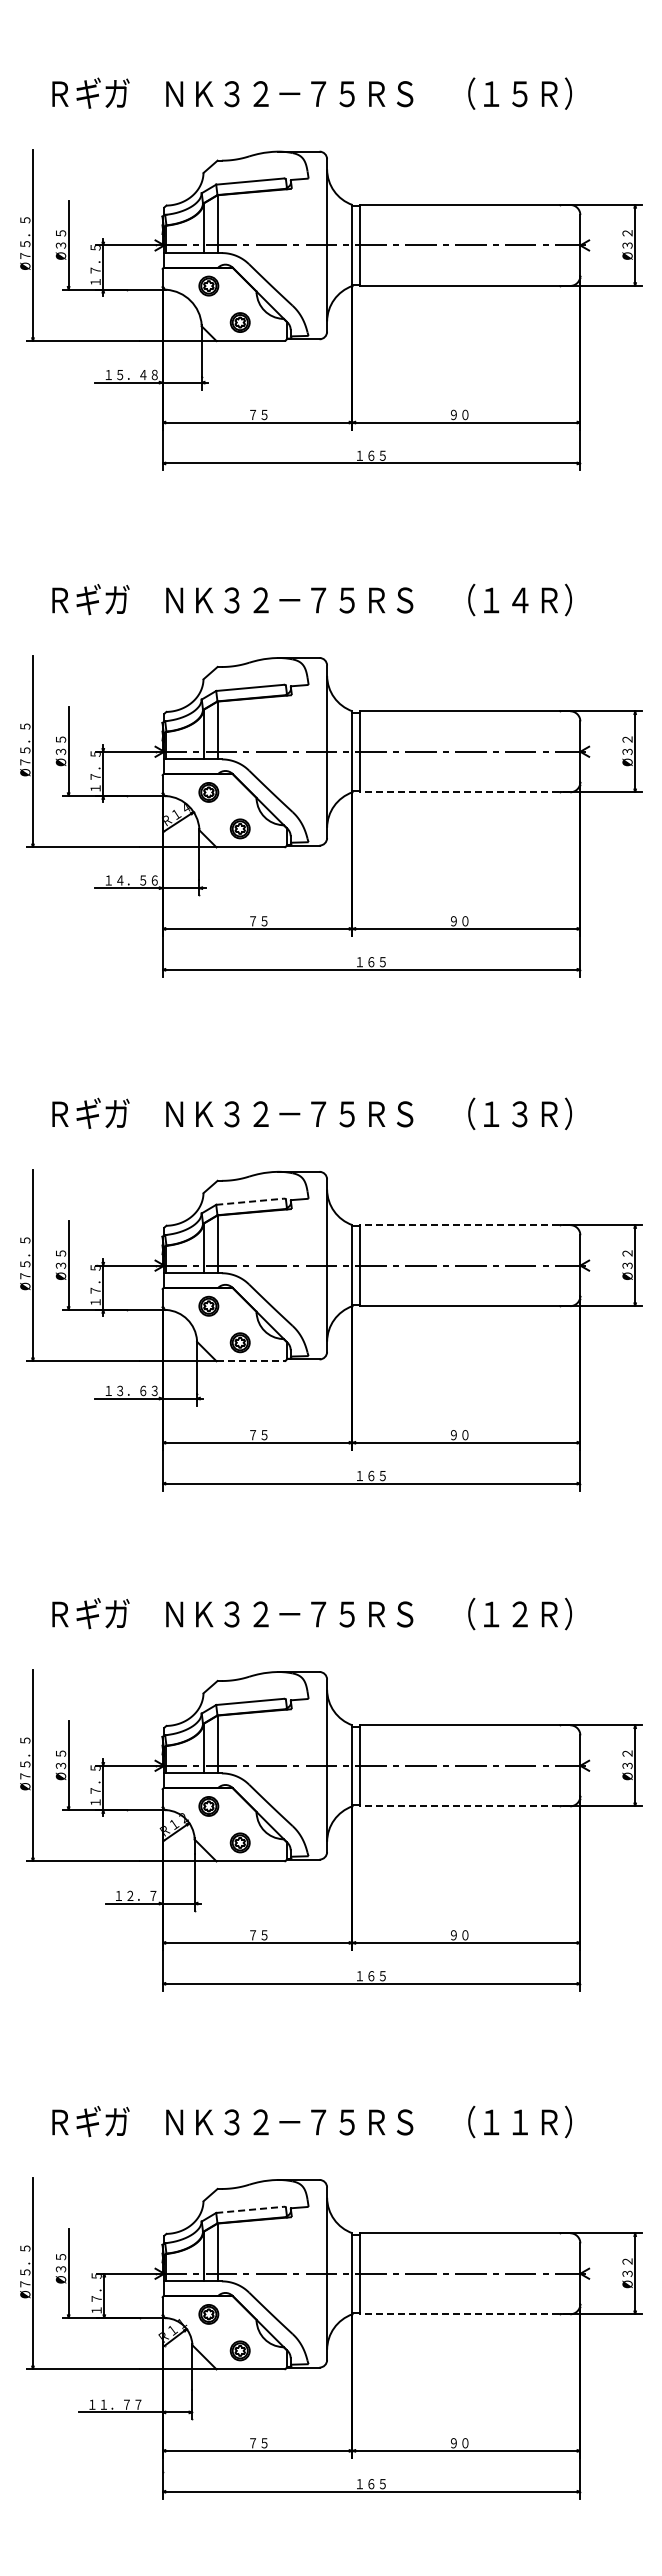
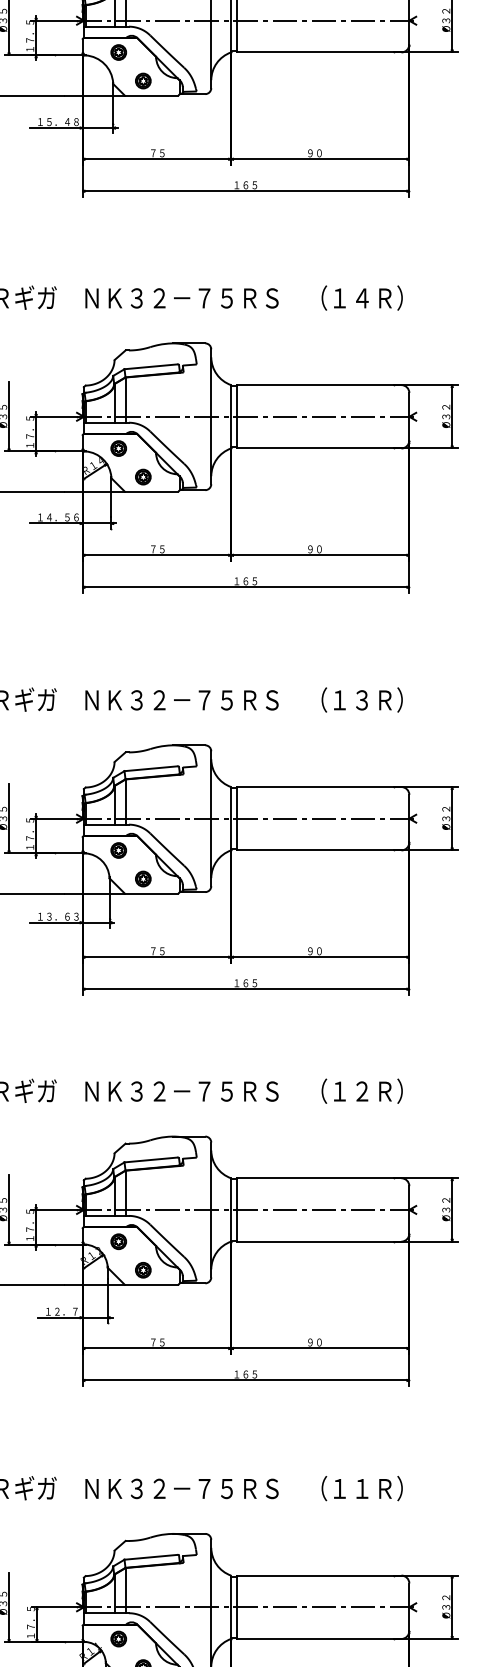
line: (464, 792) -> (318, 448), dashed -> solid
line: (250, 1201) -> (151, 768), dashed -> solid
line: (464, 1225) -> (318, 787), dashed -> solid
line: (251, 1361) -> (152, 893), dashed -> solid
line: (464, 1806) -> (318, 1241), dashed -> solid
line: (250, 2209) -> (151, 1557), dashed -> solid
line: (464, 2314) -> (318, 1639), dashed -> solid

